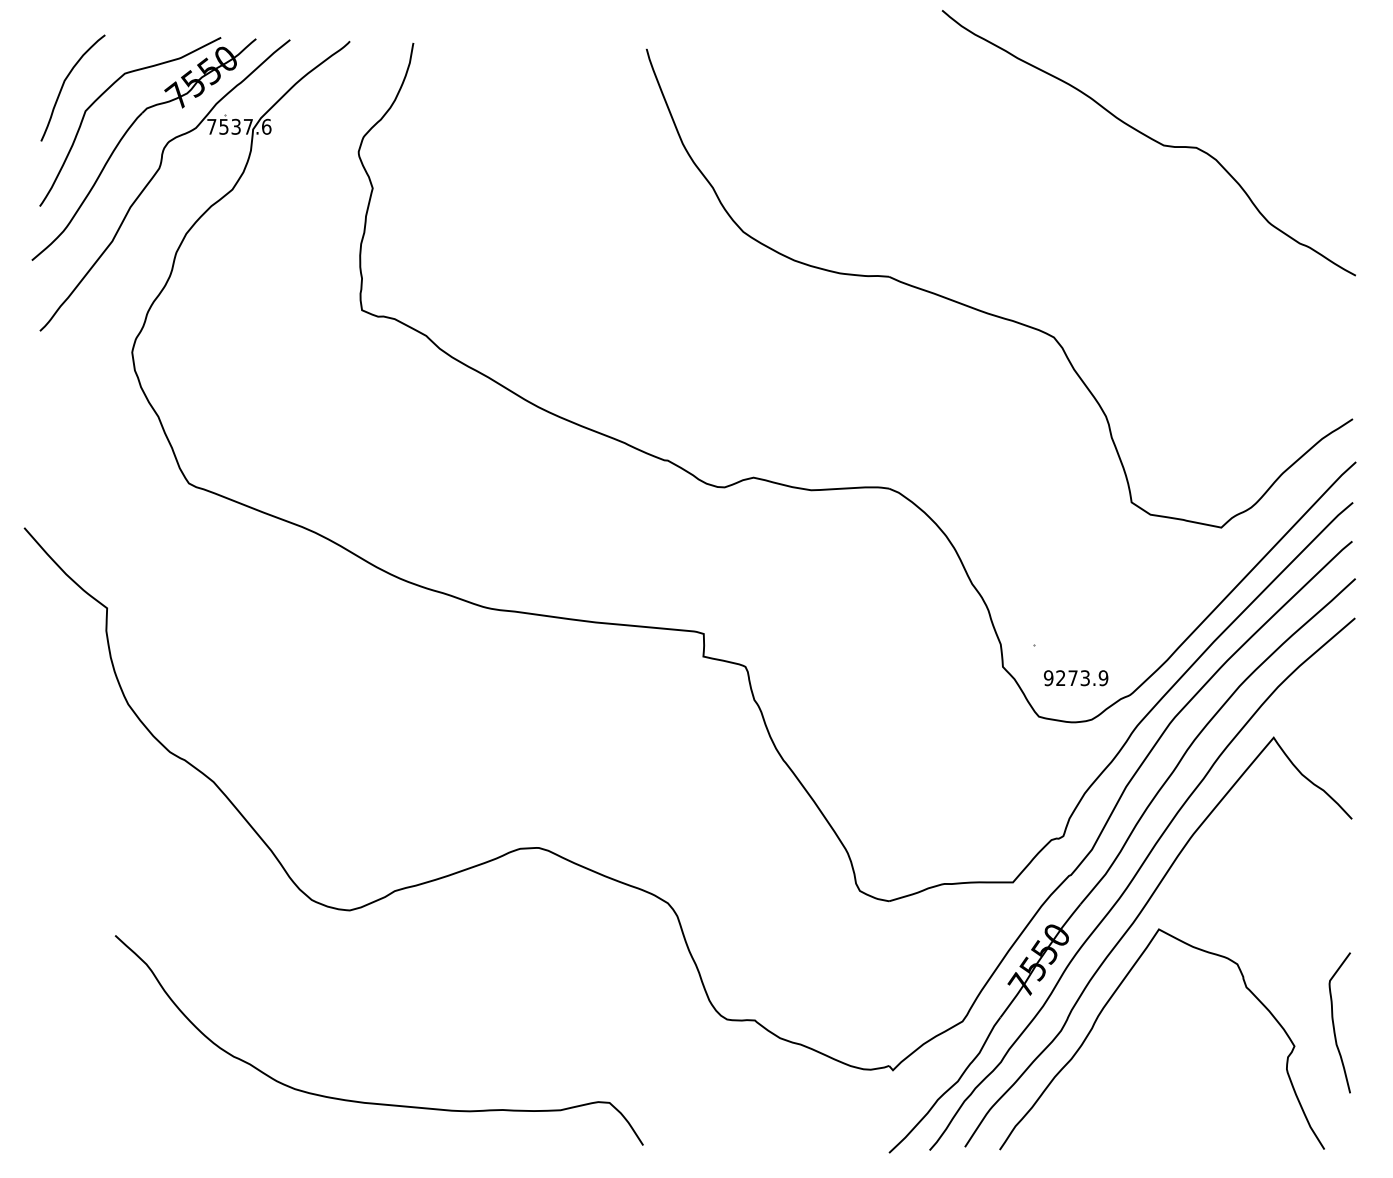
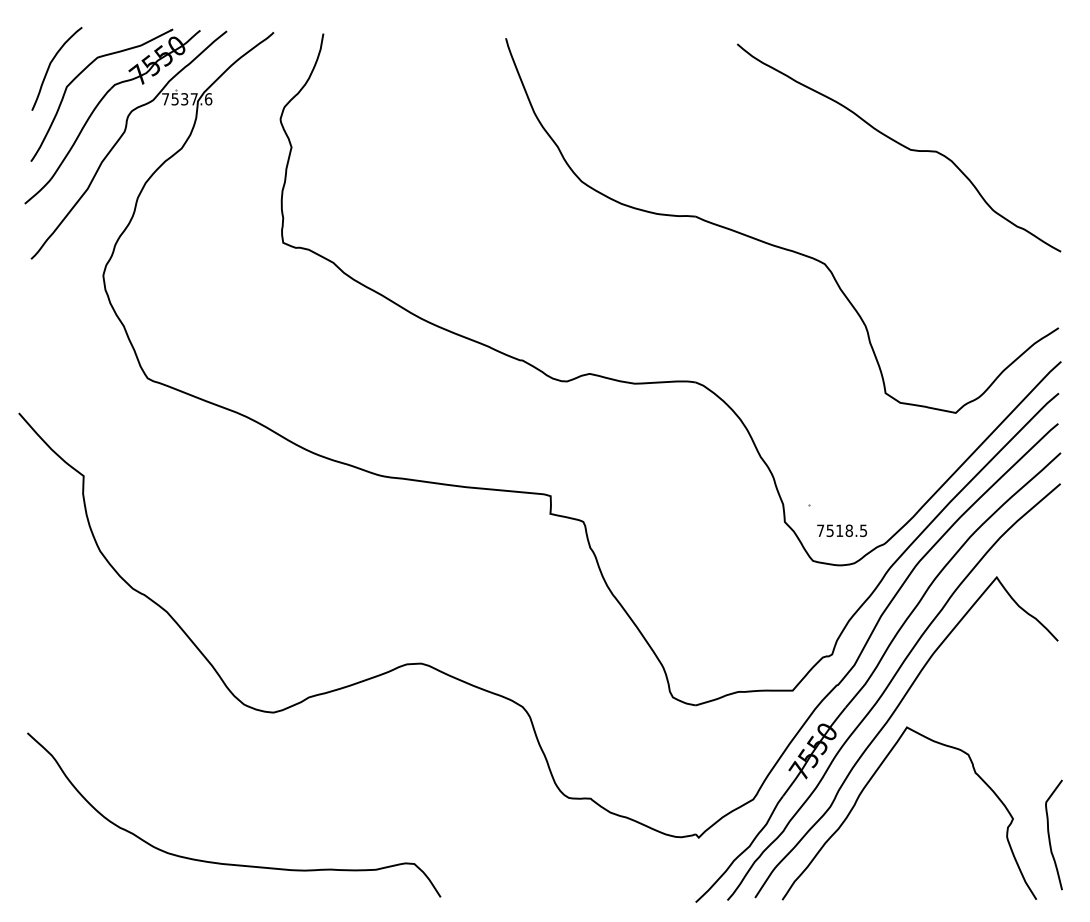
curve: (1150, 139) -> (900, 145), moved
text: (1075, 678) -> (841, 531), 9273.9 -> 7518.5
curve: (1334, 1023) -> (1049, 835), moved
curve: (375, 1102) -> (231, 863), moved

